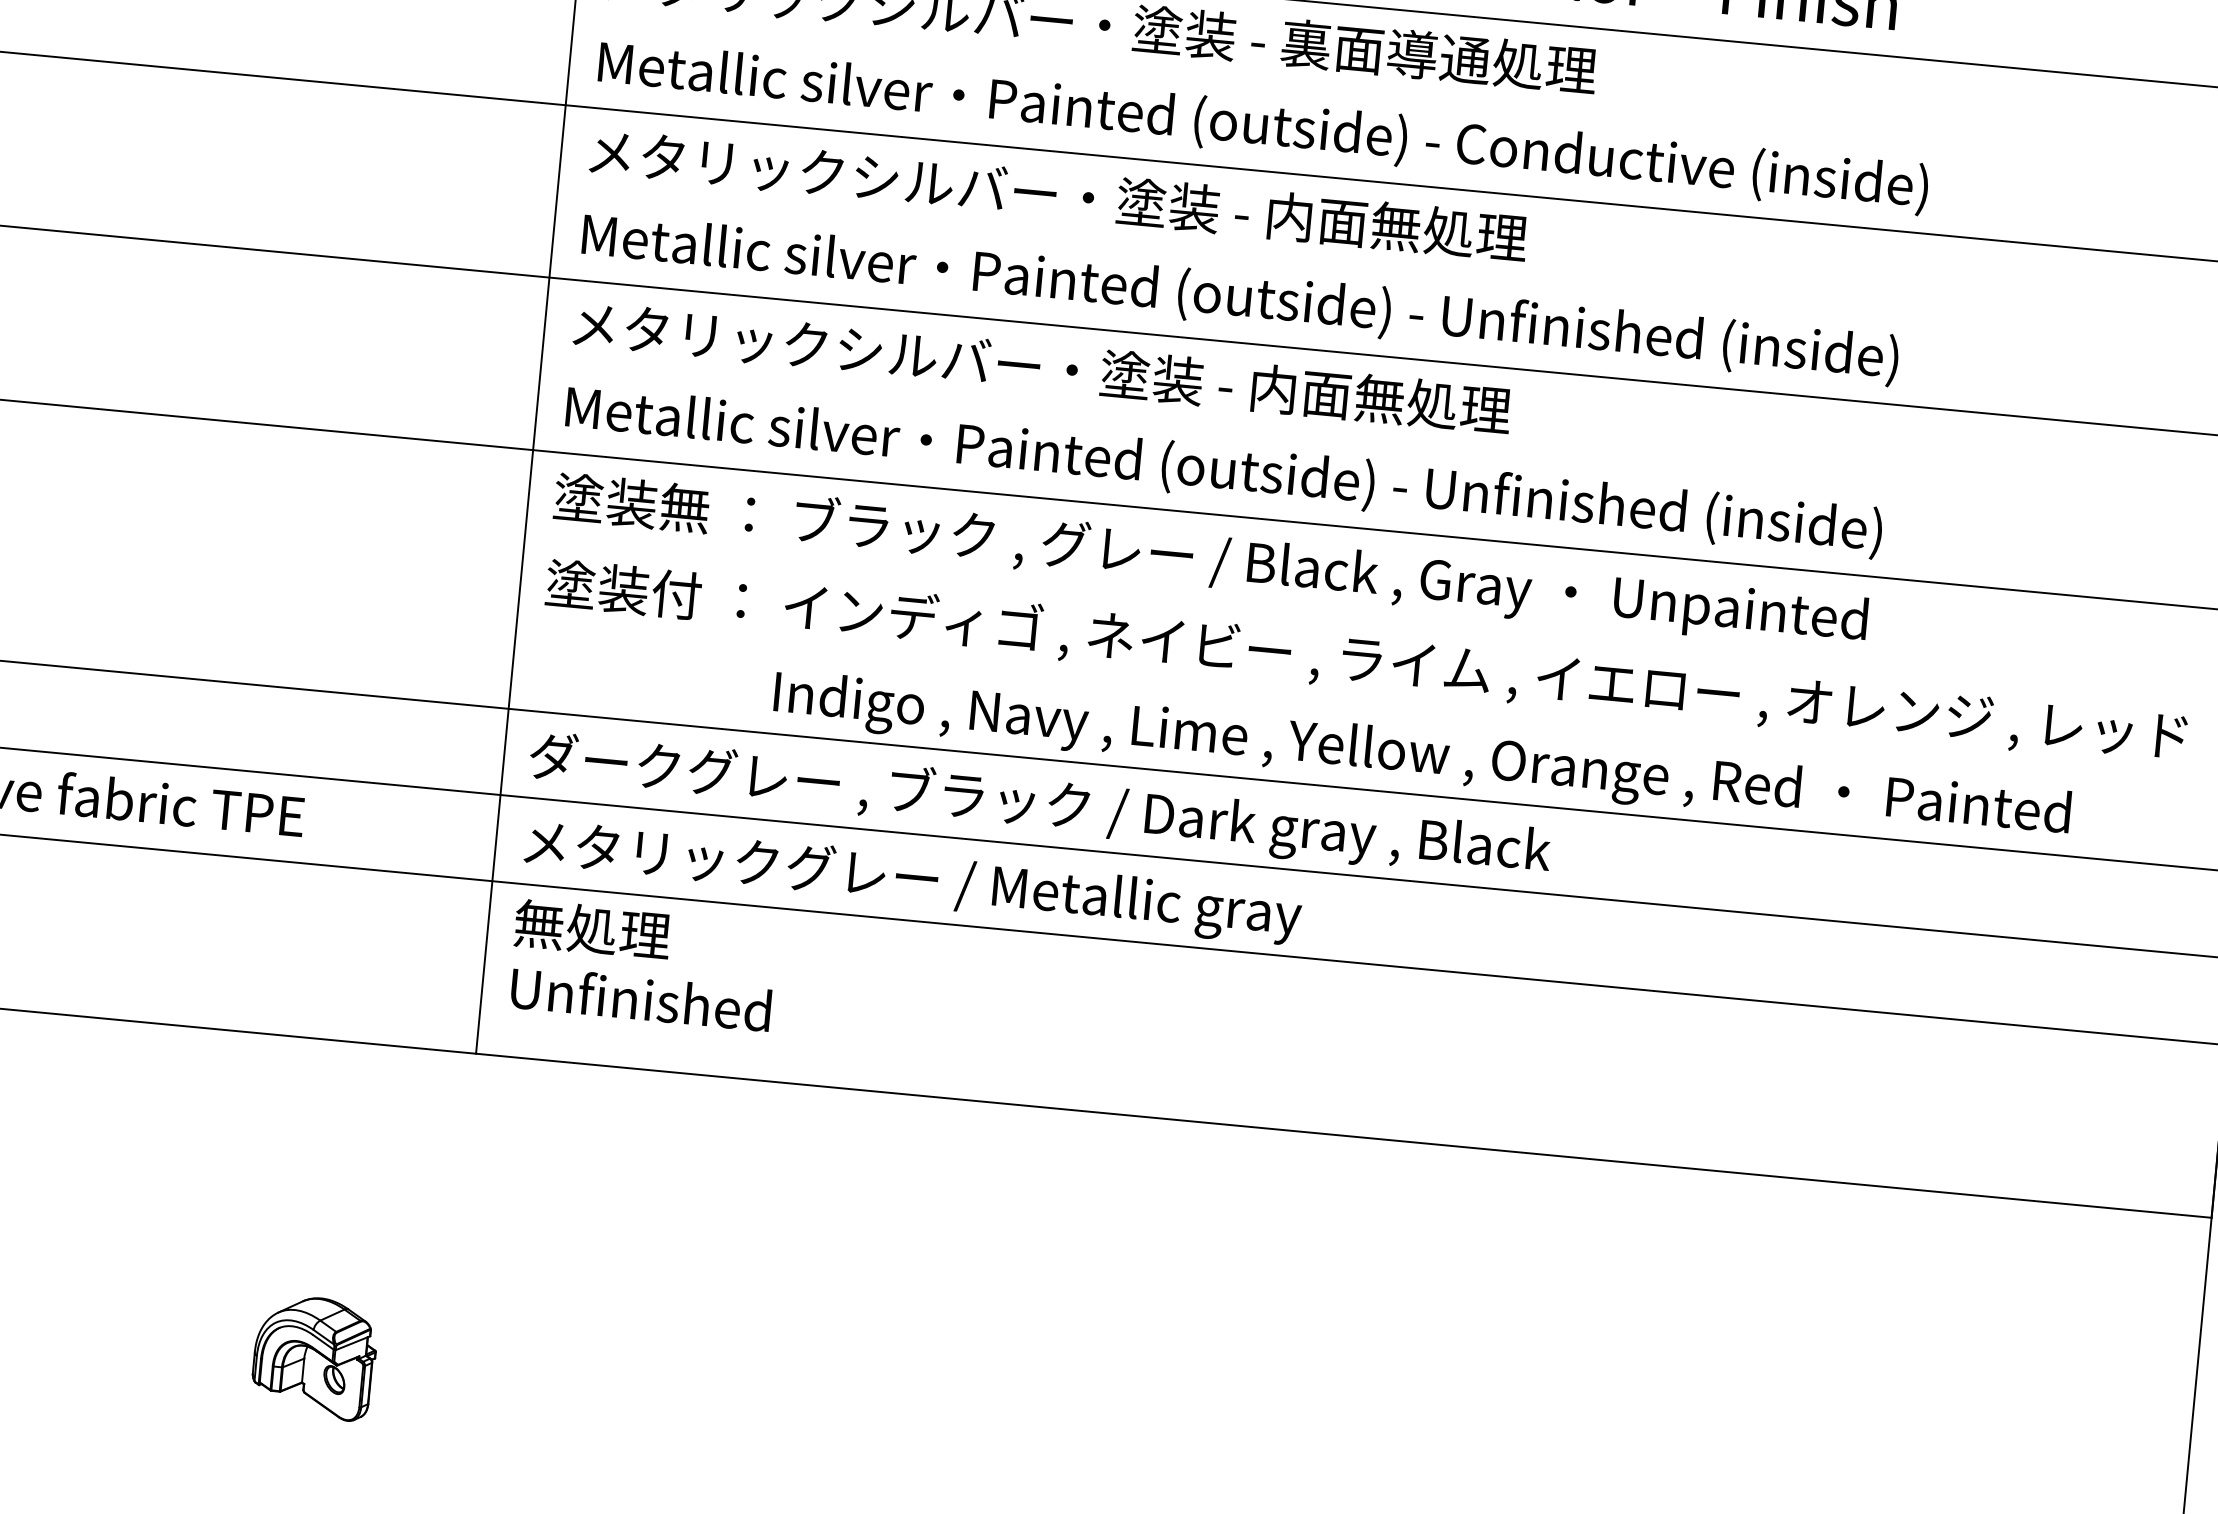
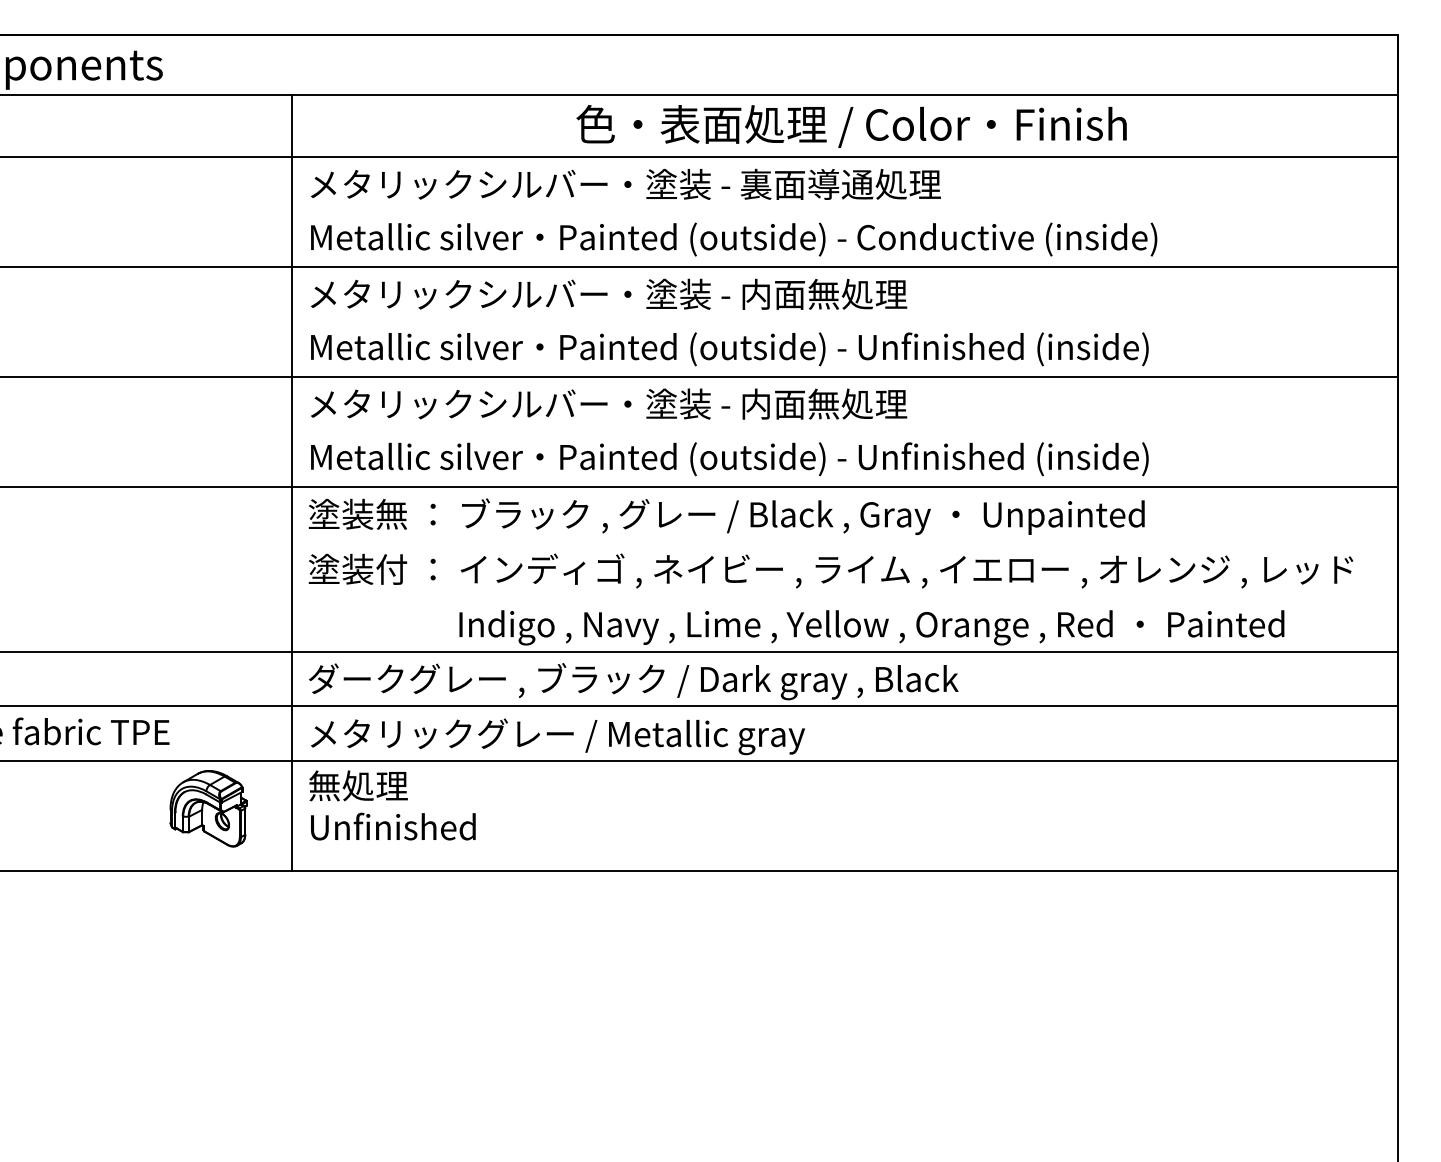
part: (314, 1357) -> (208, 808), moved

